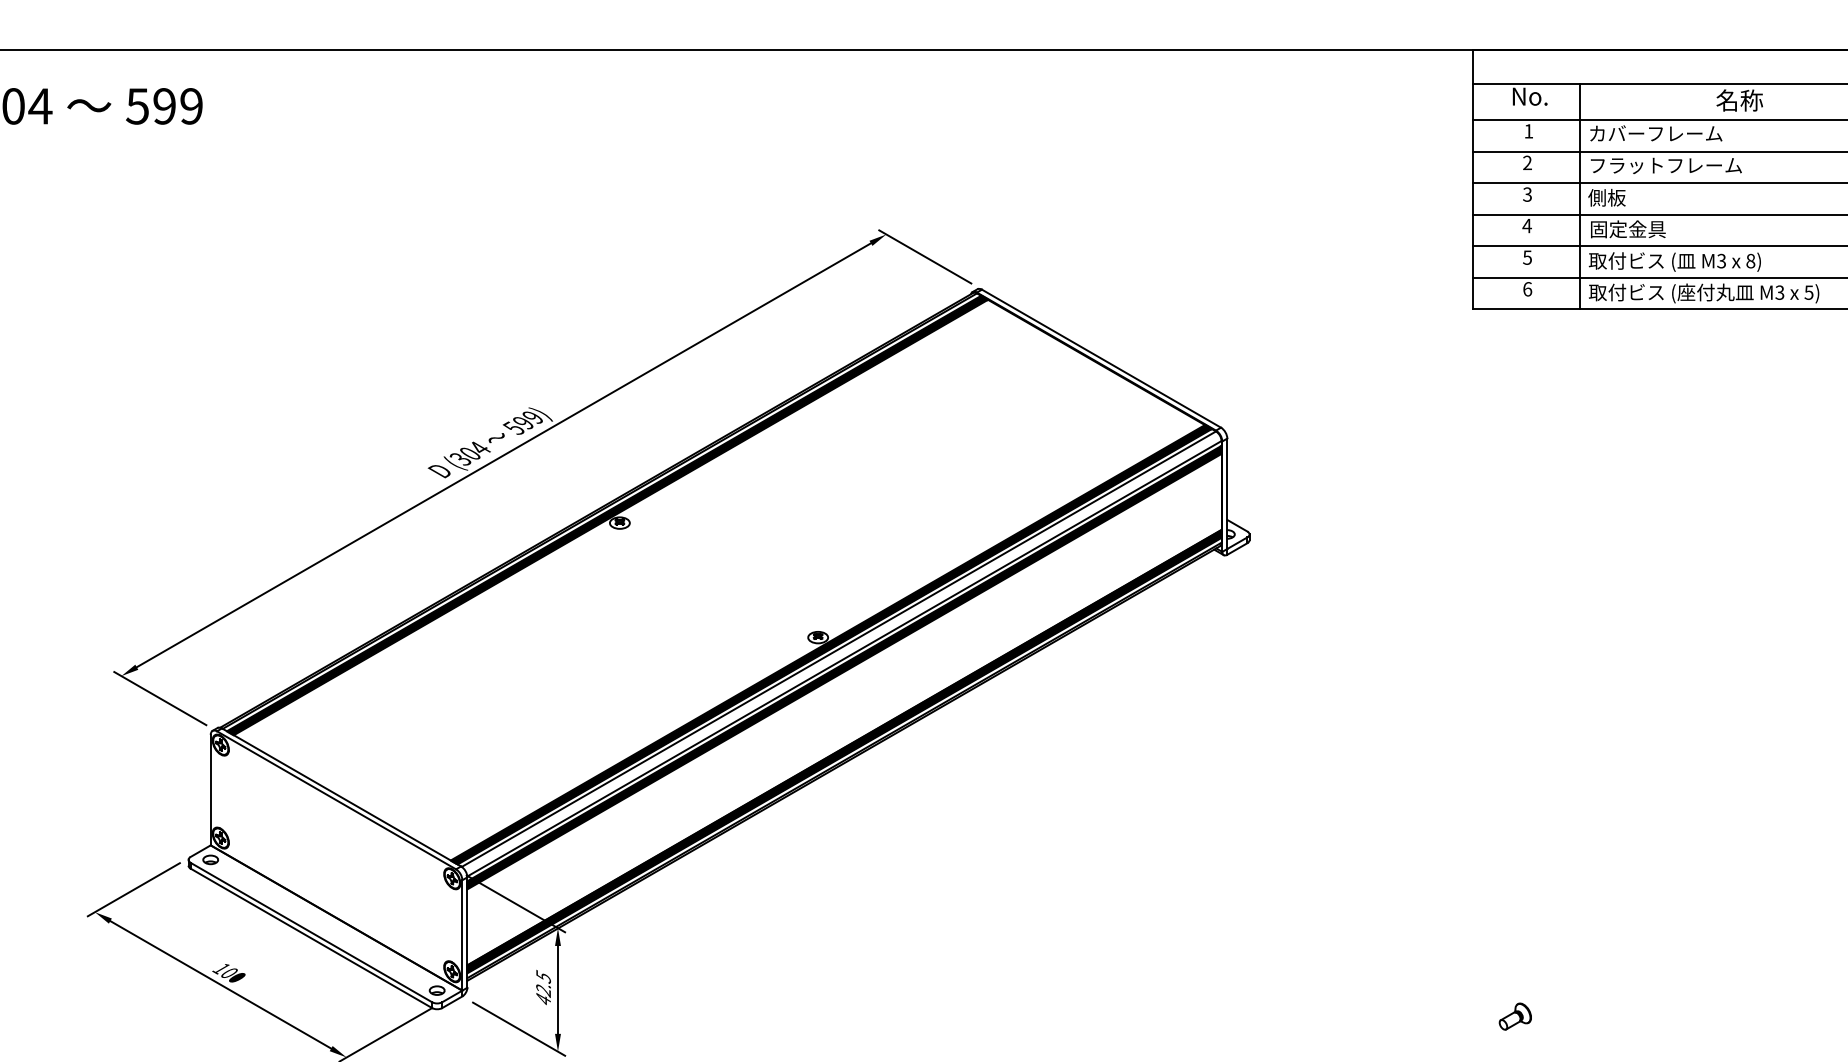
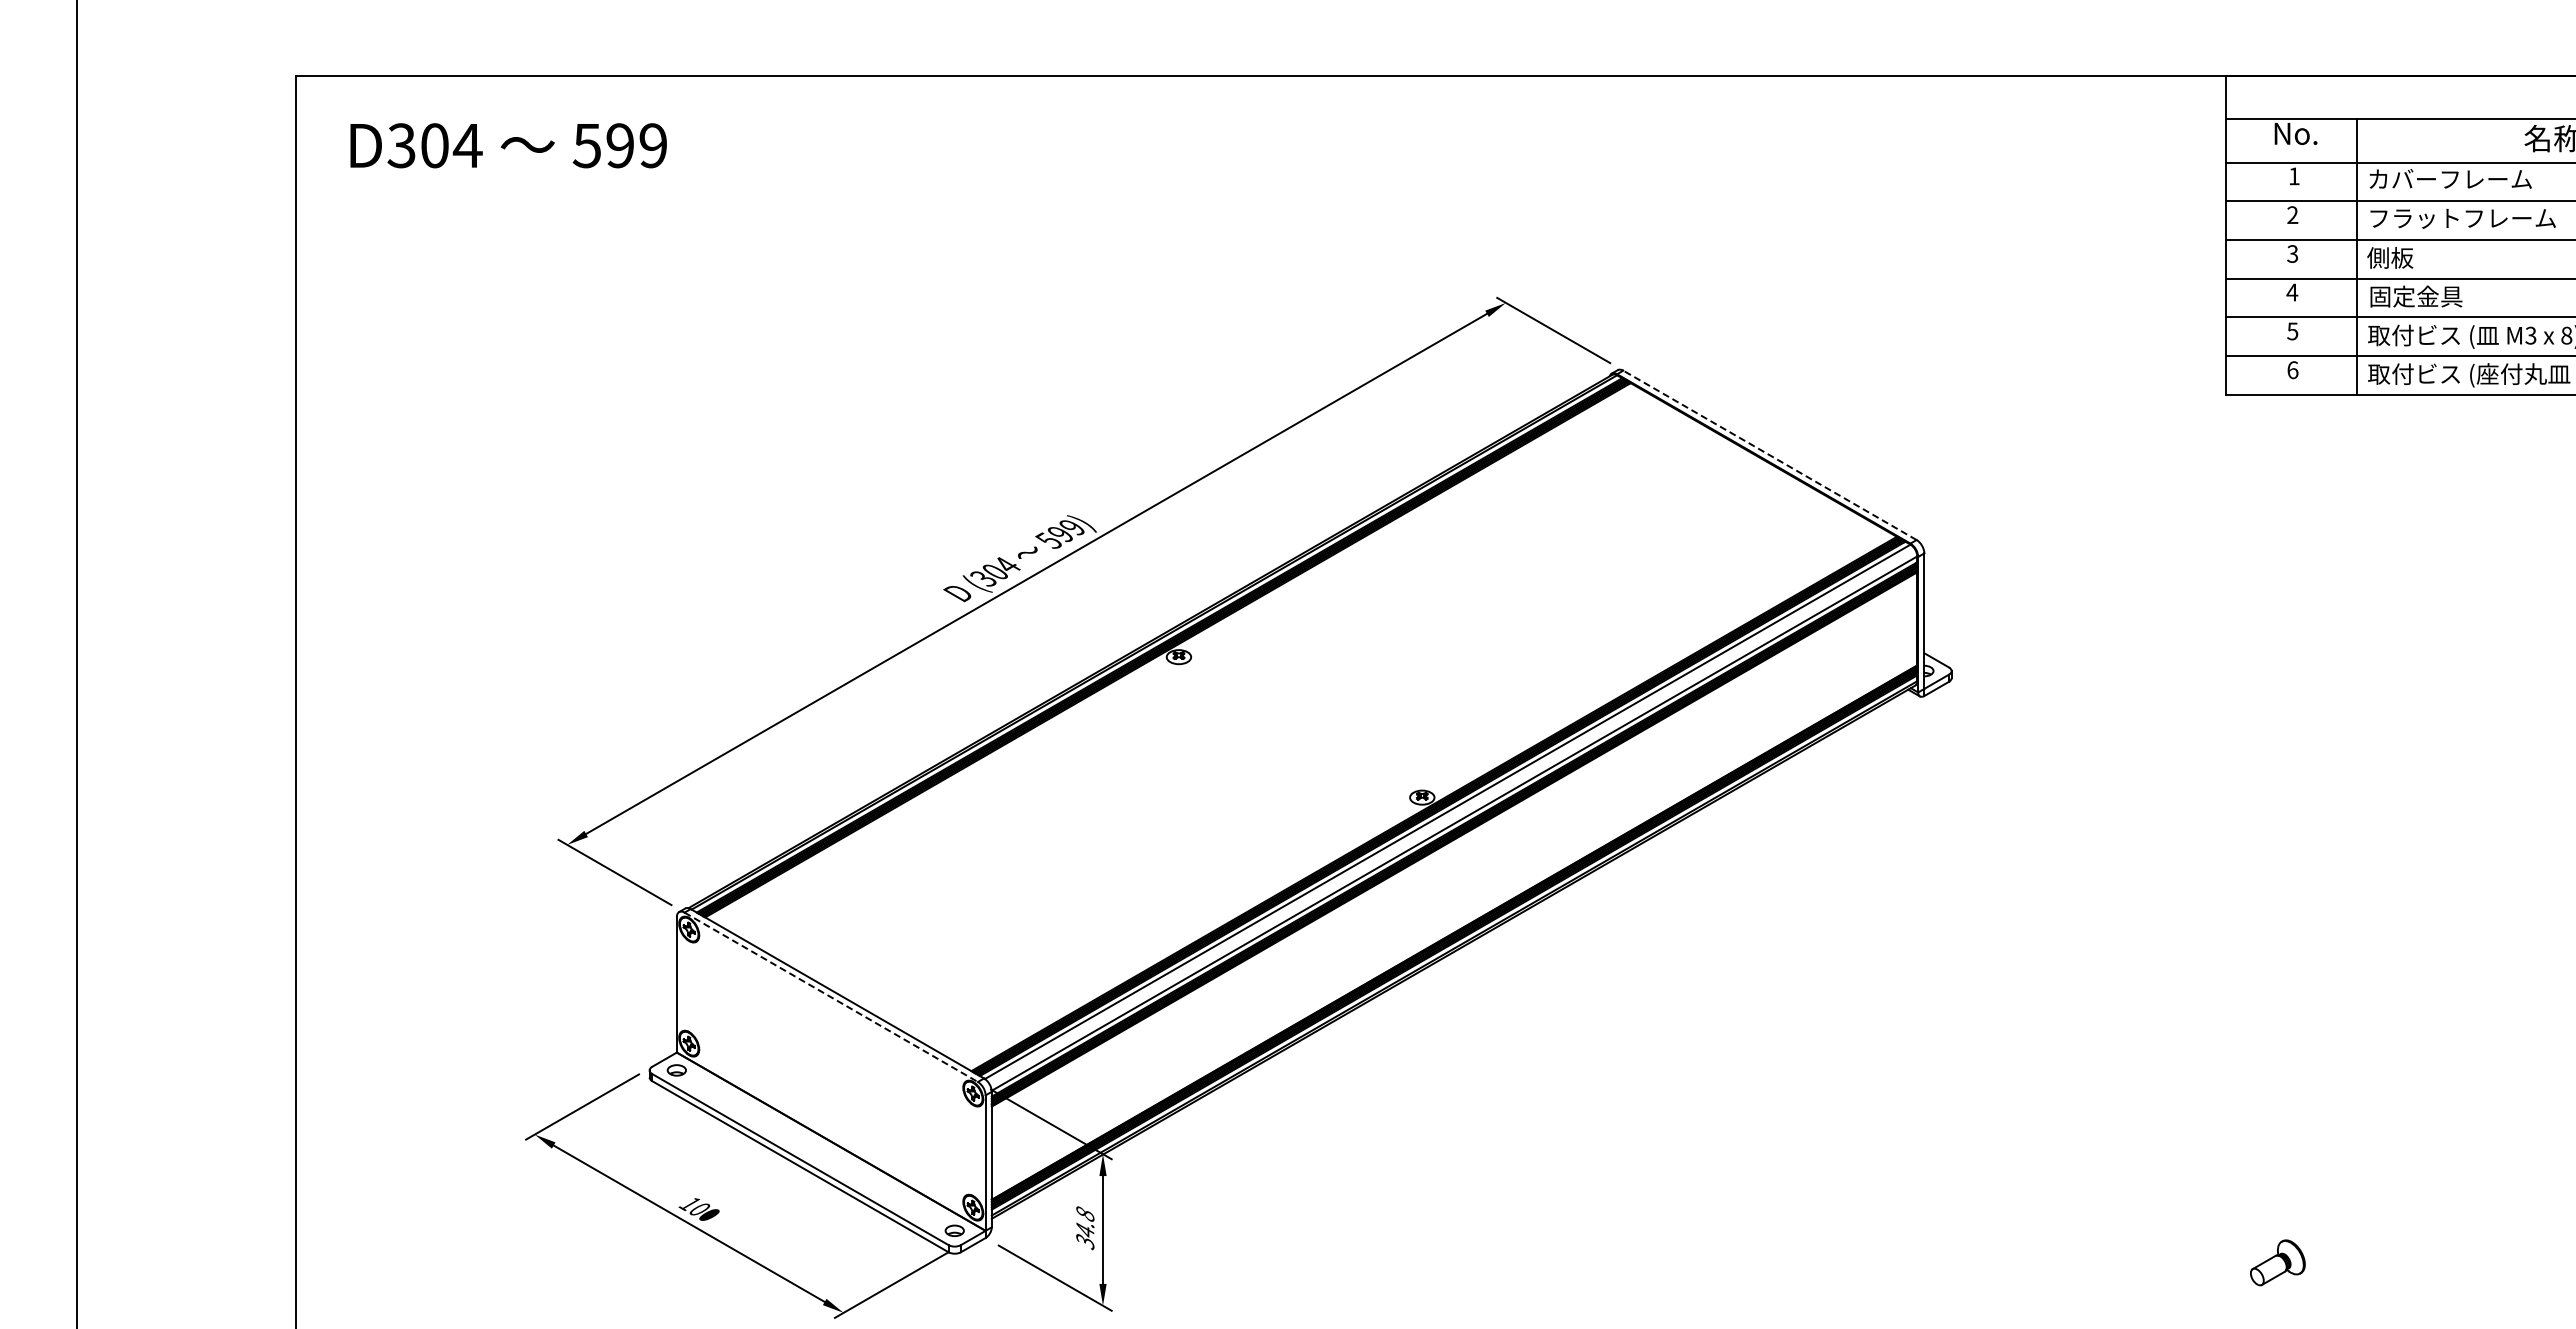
line: (1101, 358) -> (1769, 455), solid -> dashed
line: (336, 800) -> (831, 997), solid -> dashed
text: (543, 987) -> (1085, 1227), 42.5 -> 34.8
part: (1515, 1016) -> (2277, 1262), size x1.4

